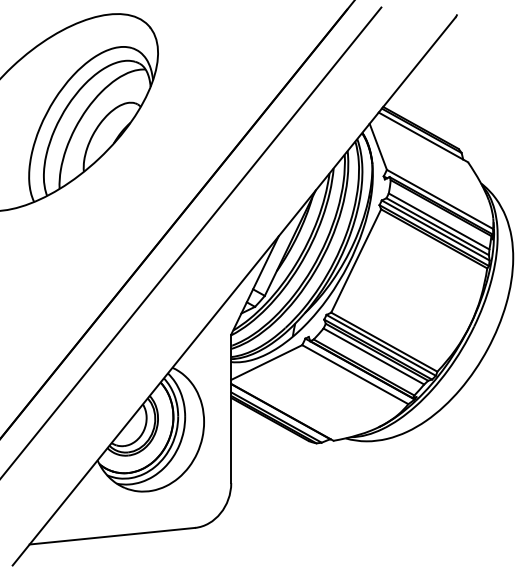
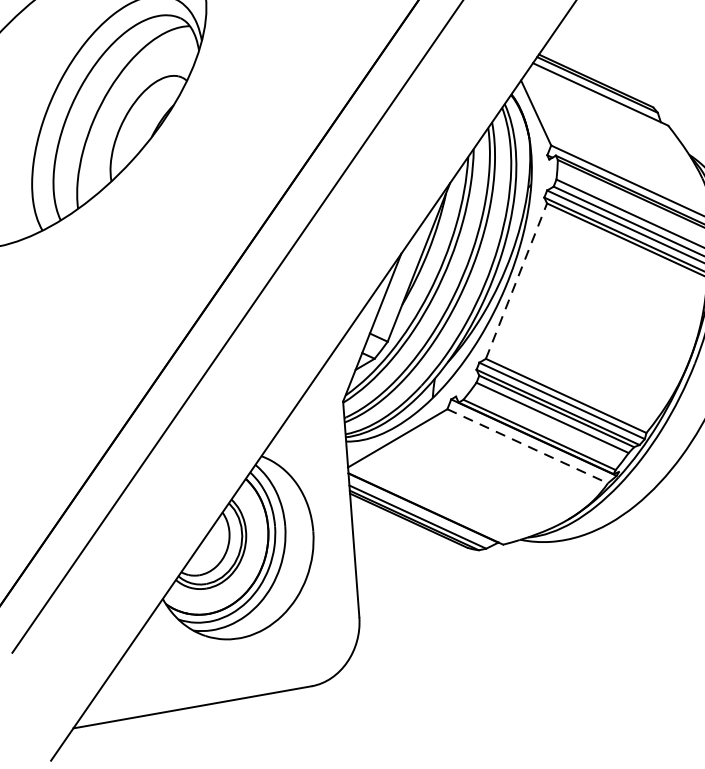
line: (356, 260) -> (516, 280), solid -> dashed
line: (355, 374) -> (527, 446), solid -> dashed

